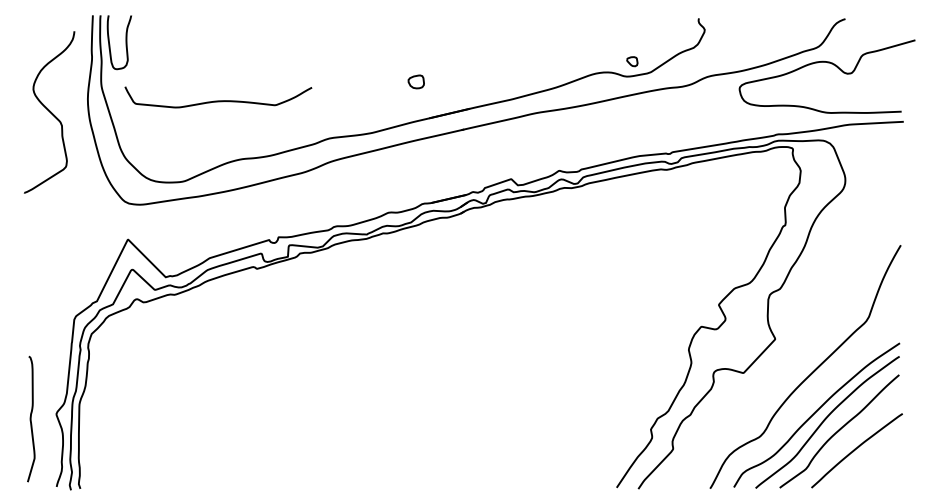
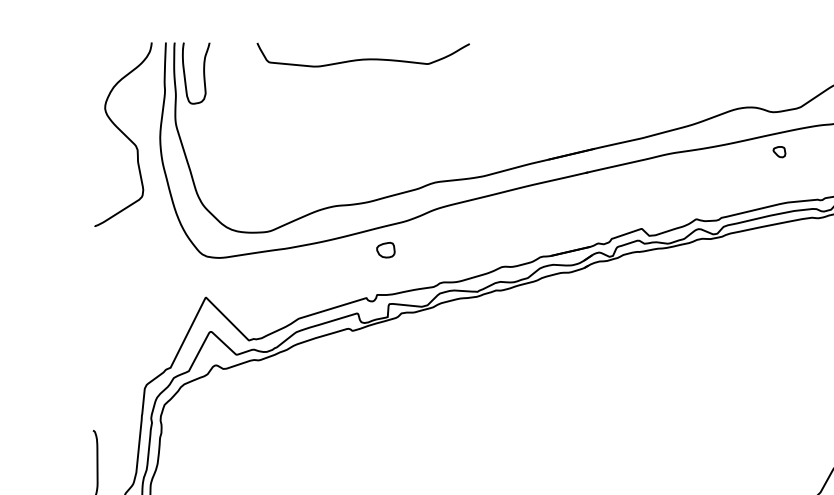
part: (632, 61) -> (779, 151), moved
part: (415, 81) -> (384, 249), moved
curve: (218, 100) -> (363, 58), moved
curve: (49, 112) -> (123, 134), moved

